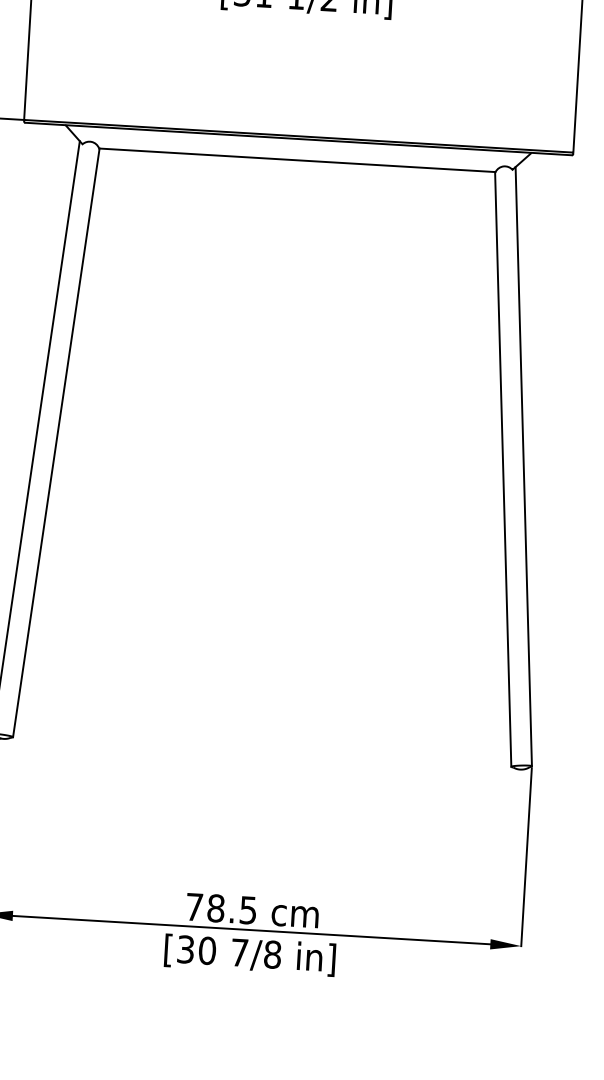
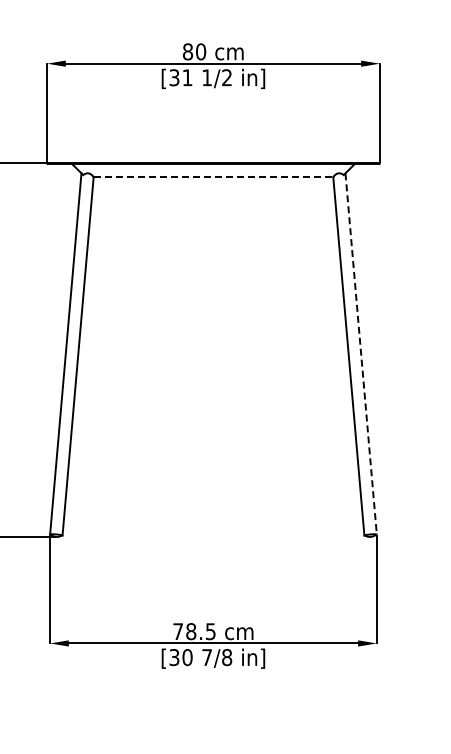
line: (297, 160) -> (213, 177), solid -> dashed
line: (524, 467) -> (361, 354), solid -> dashed

